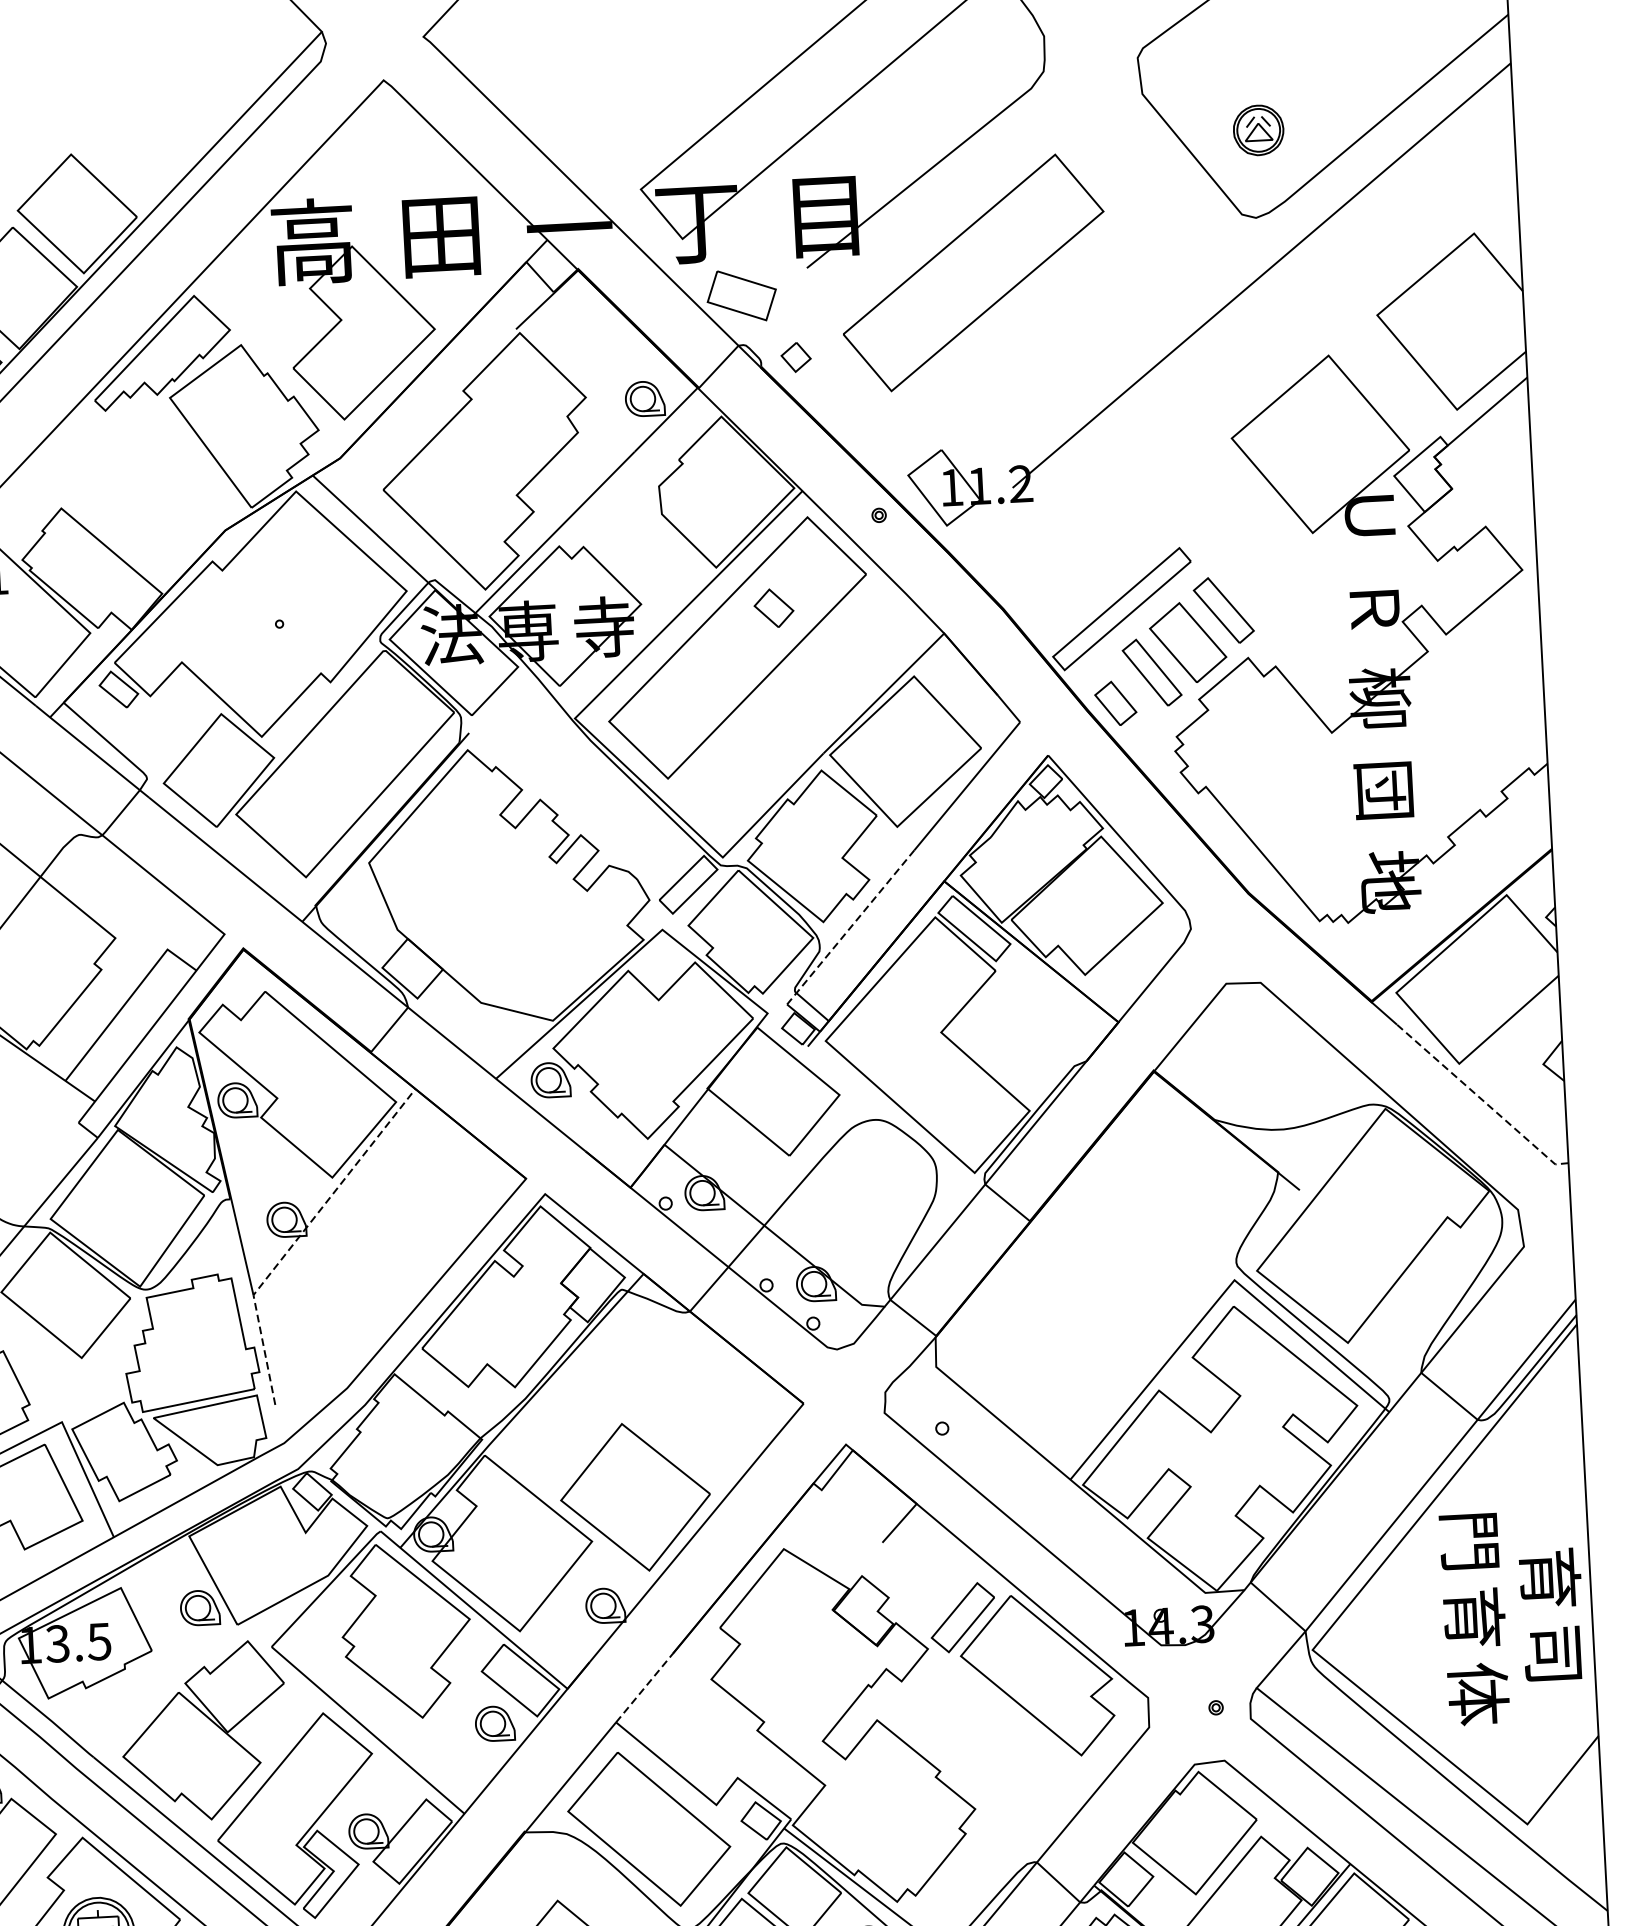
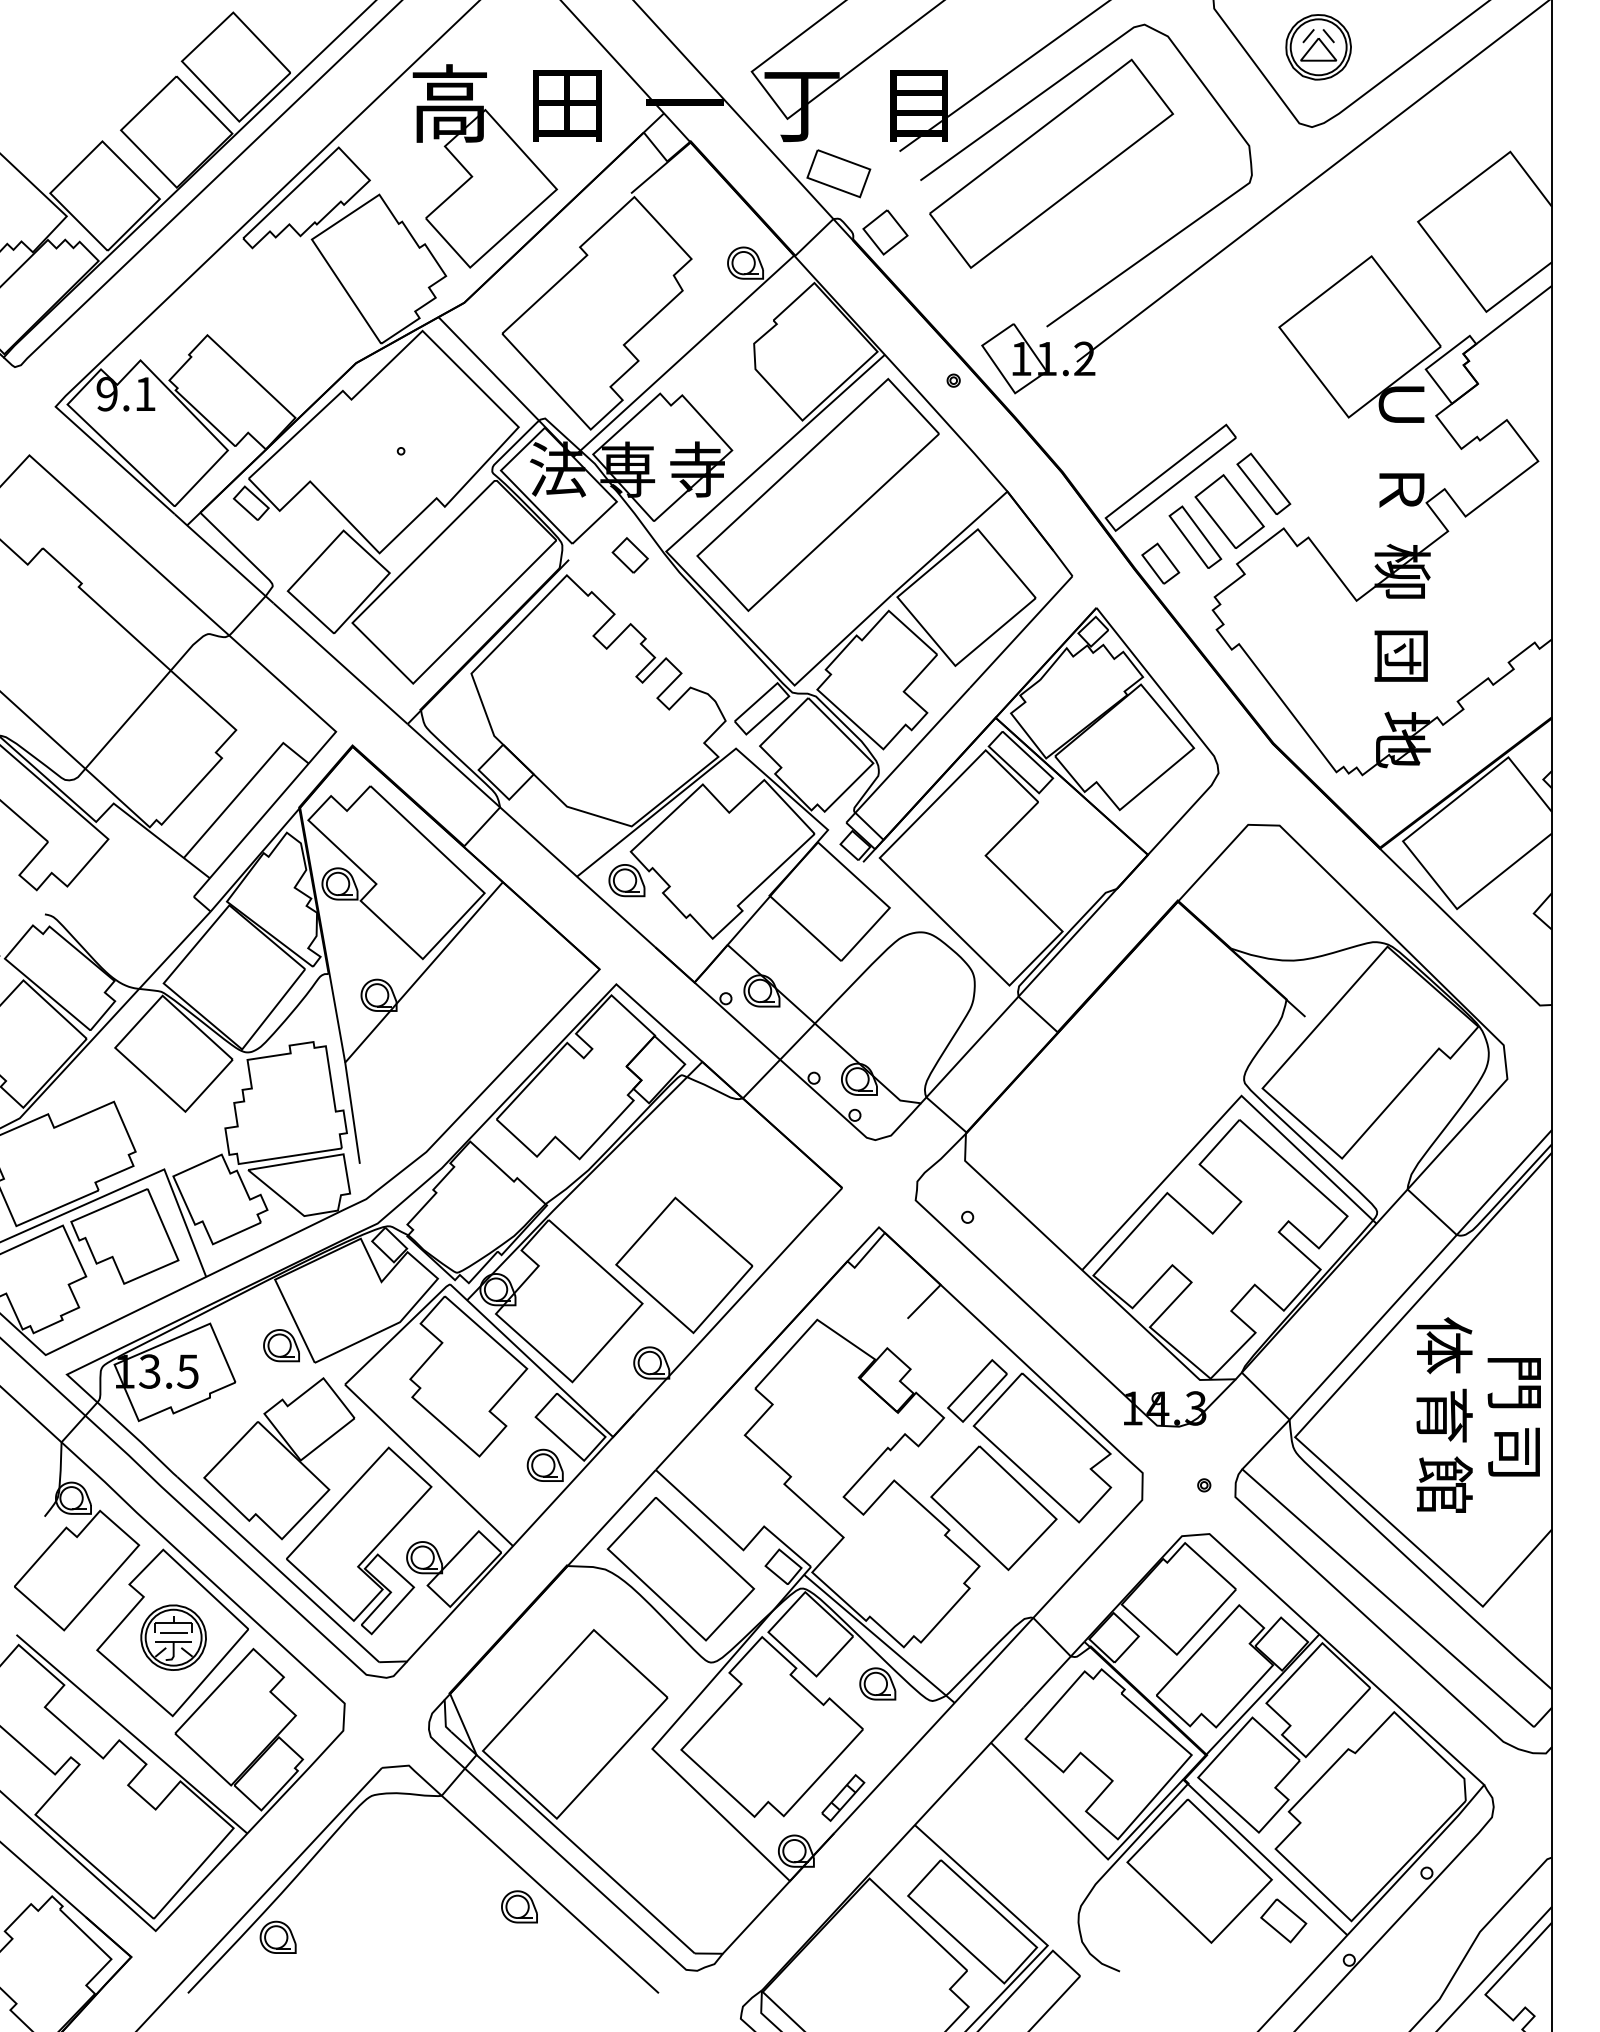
part: (1258, 130) -> (1318, 47), size x1.43
curve: (952, 203) -> (1035, 99), added
part: (796, 357) -> (885, 232), size x1.67
part: (773, 608) -> (629, 555), moved
line: (850, 928) -> (907, 756), dashed -> solid
line: (1482, 1099) -> (1476, 942), dashed -> solid
line: (298, 1236) -> (389, 1011), dashed -> solid
text: (1470, 1541) -> (1444, 1345), 門 -> 体
text: (1550, 1577) -> (1515, 1382), 育 -> 門
line: (644, 1688) -> (683, 1440), dashed -> solid
text: (1478, 1693) -> (1444, 1484), 体 -> 館
part: (987, 1745) -> (993, 1508), added

